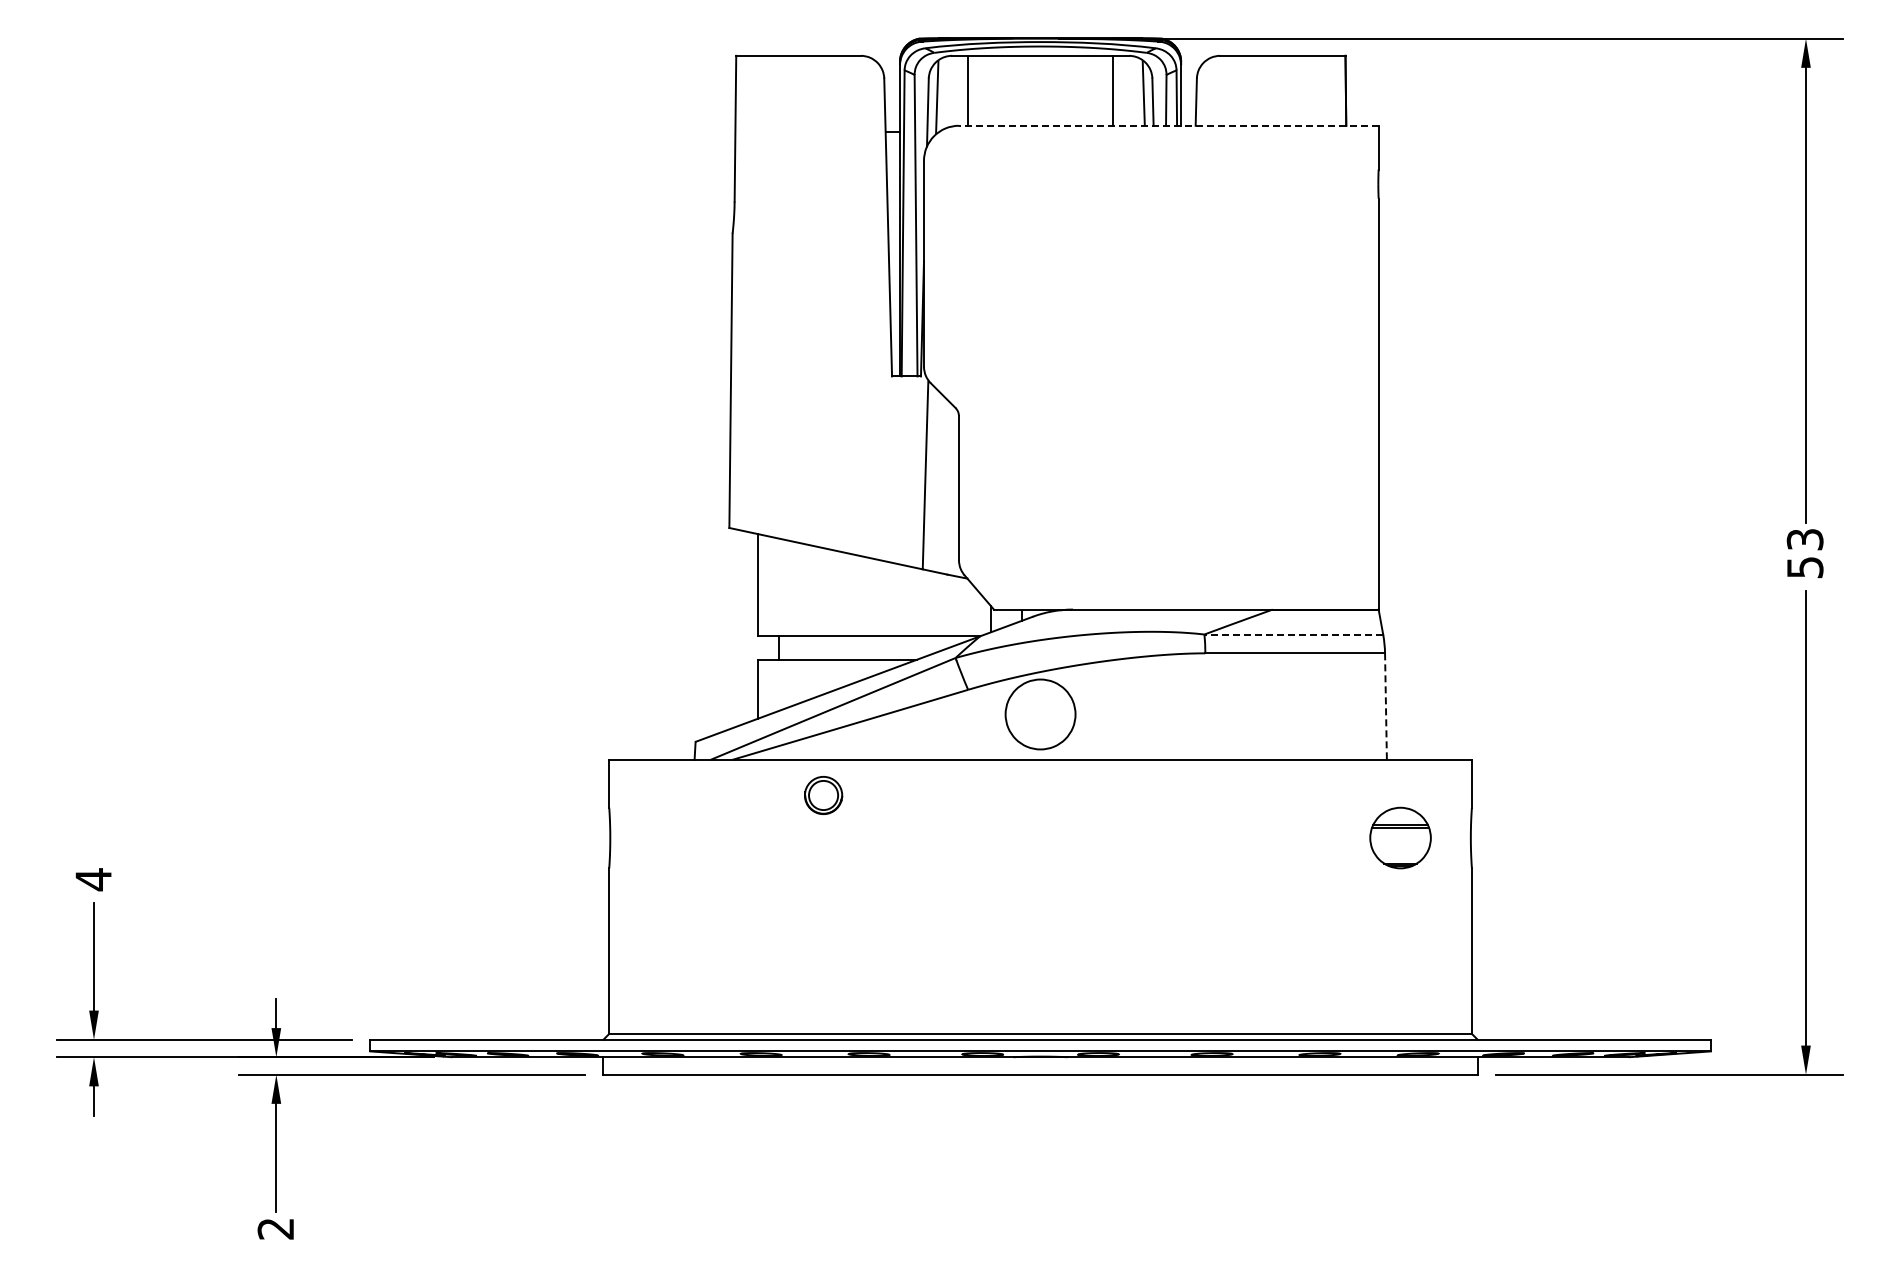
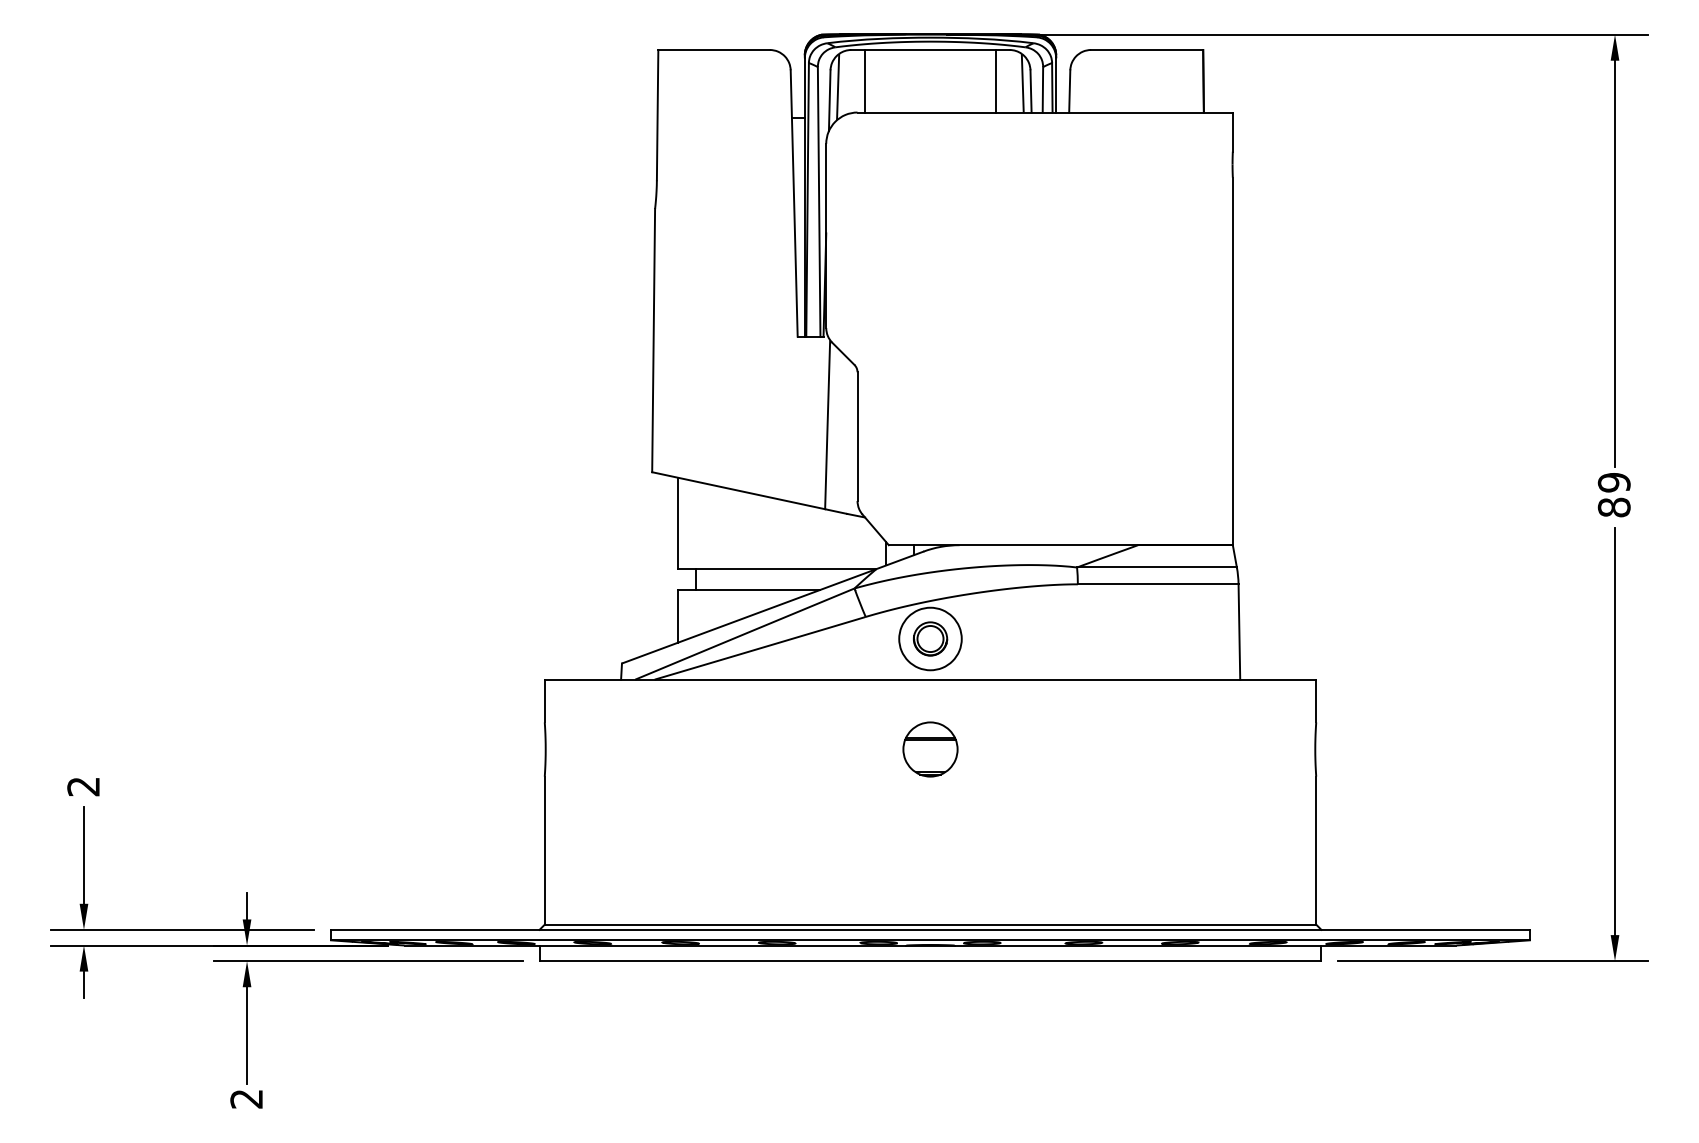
line: (1168, 125) -> (1044, 112), dashed -> solid
text: (1804, 553) -> (1613, 495), 53 -> 89
line: (1293, 634) -> (1156, 567), dashed -> solid
line: (1385, 707) -> (1238, 632), dashed -> solid
part: (823, 795) -> (930, 639), moved
part: (1400, 837) -> (930, 749), moved
text: (93, 879) -> (83, 786), 4 -> 2

